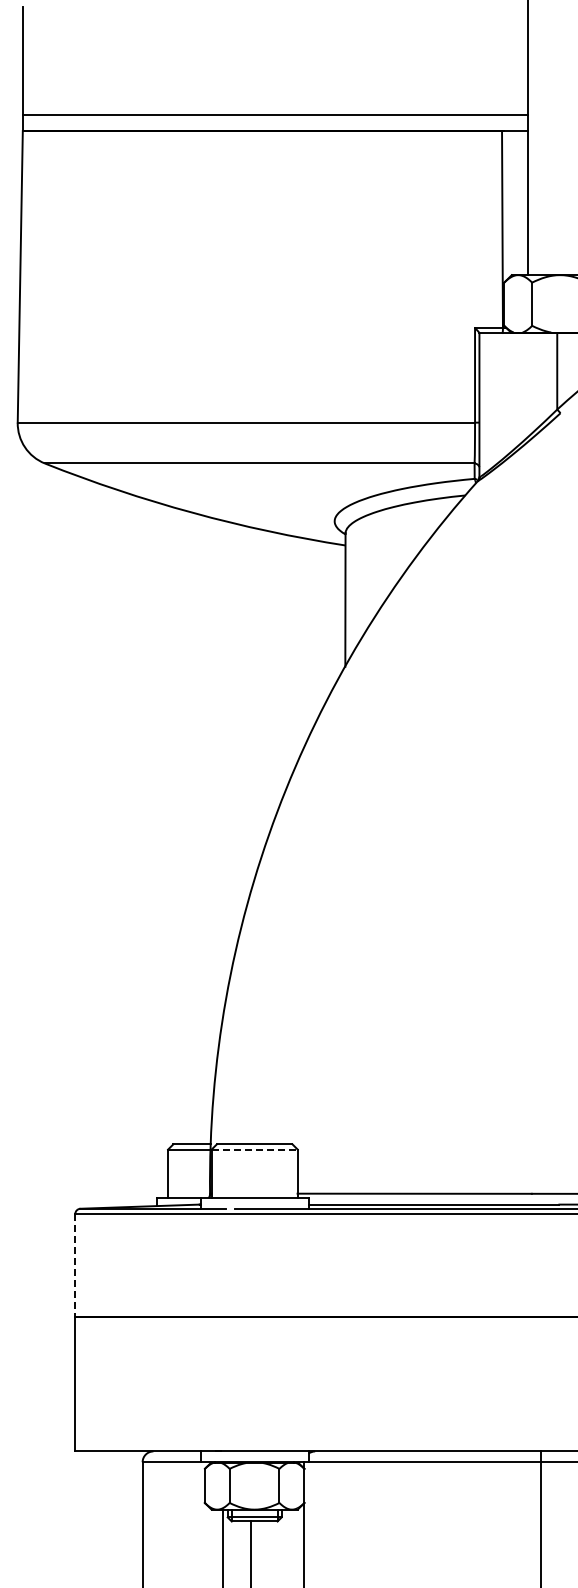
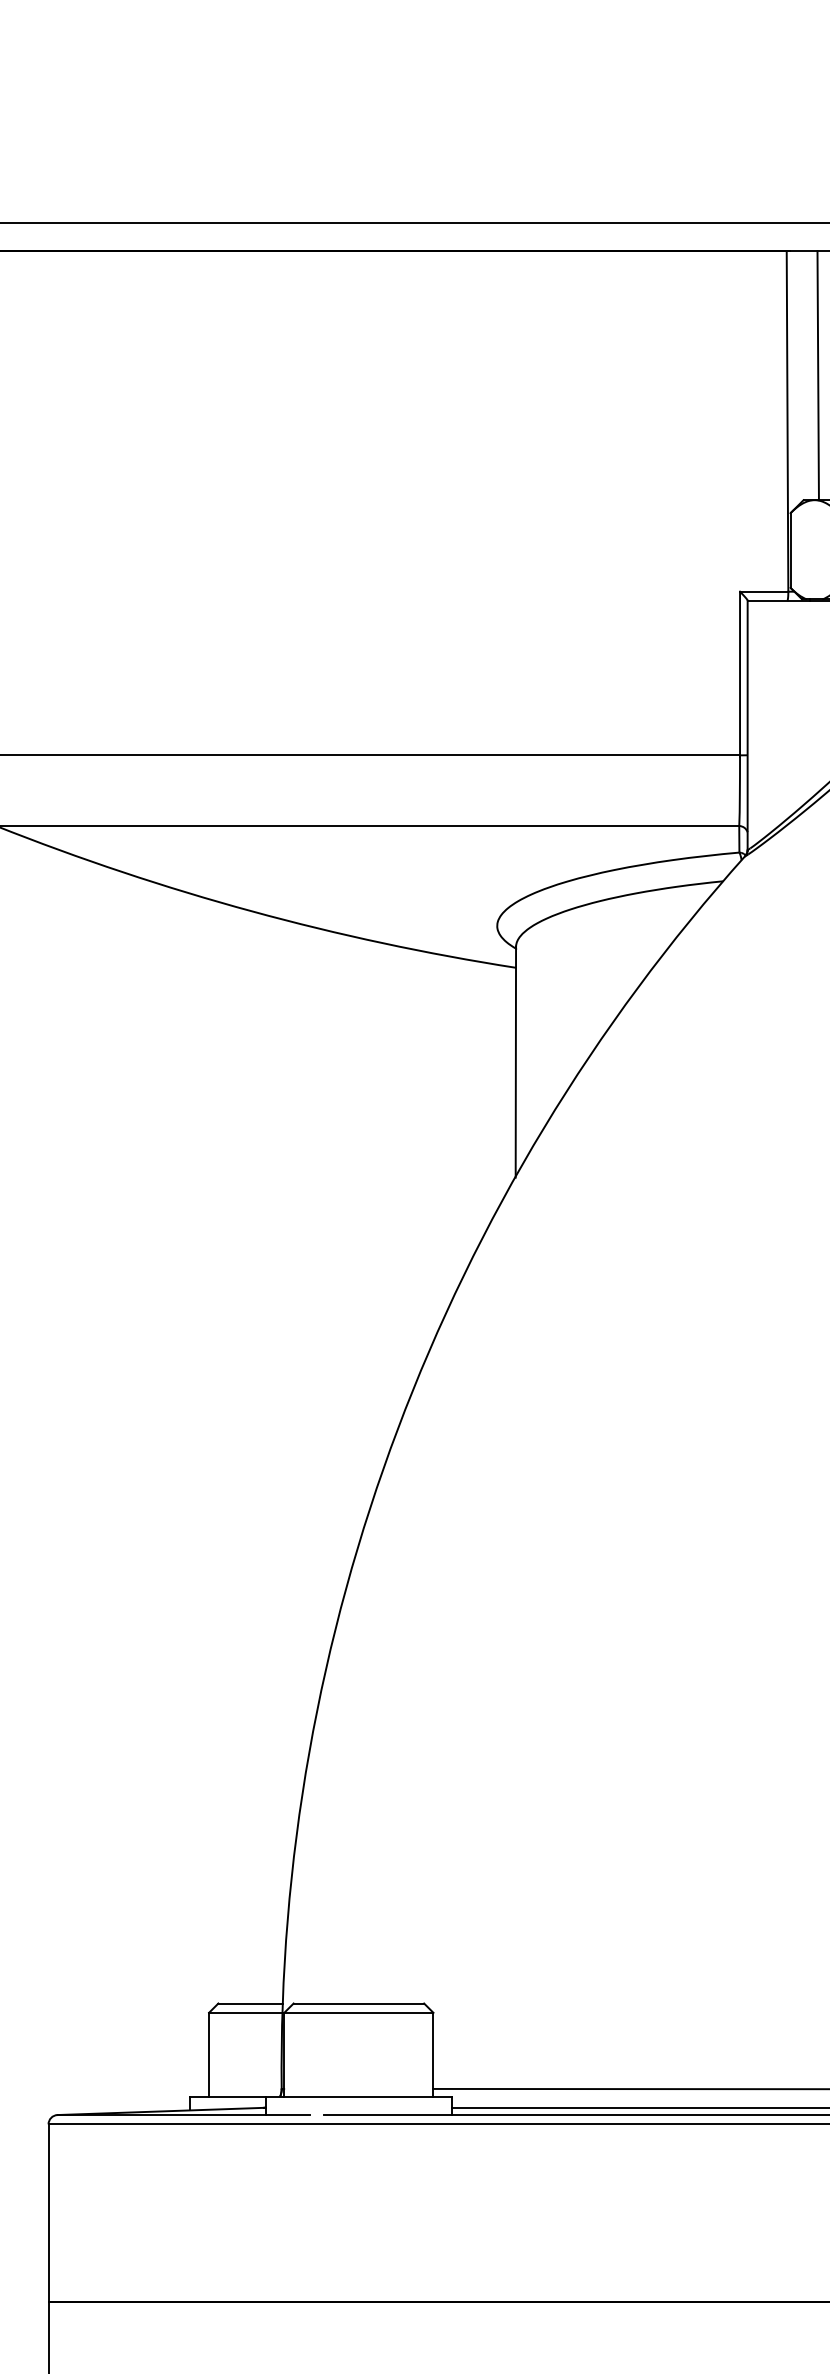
line: (519, 203) -> (816, 376), added
line: (255, 1149) -> (360, 2012), dashed -> solid
line: (75, 1265) -> (48, 2213), dashed -> solid

